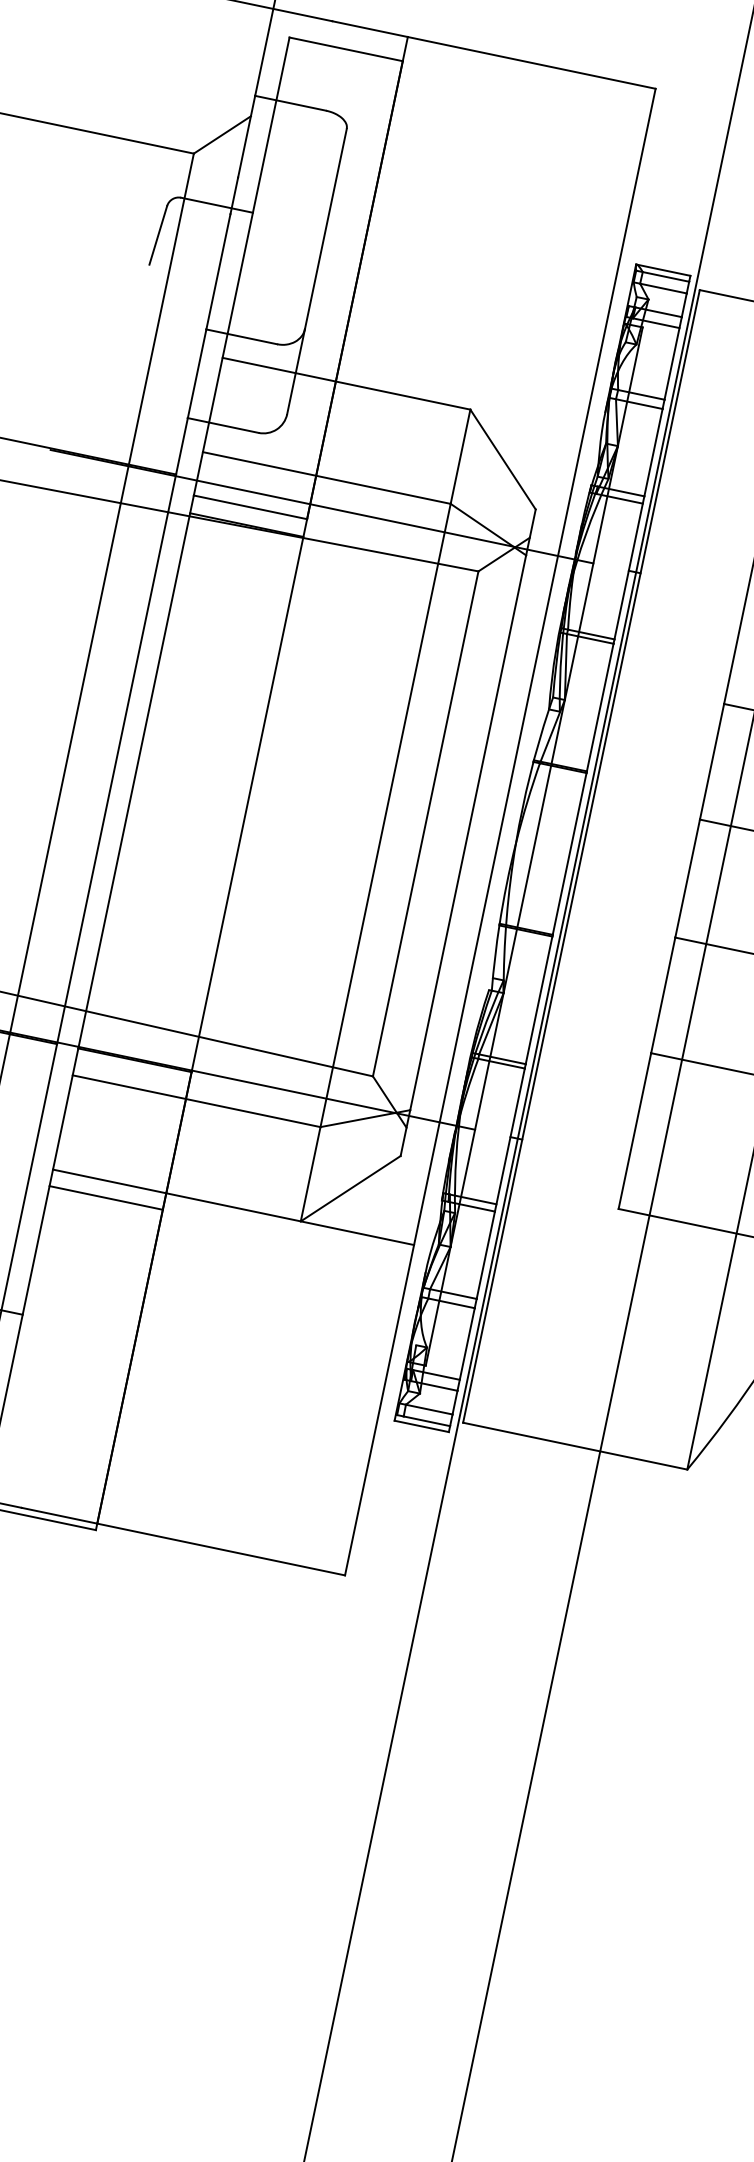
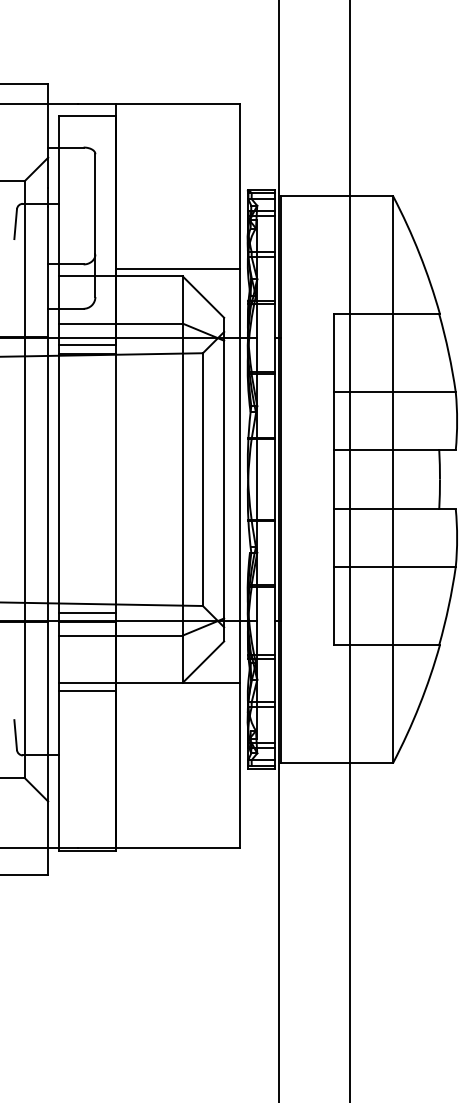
line: (462, 393) -> (177, 269), added
line: (137, 1042) -> (86, 613), added

